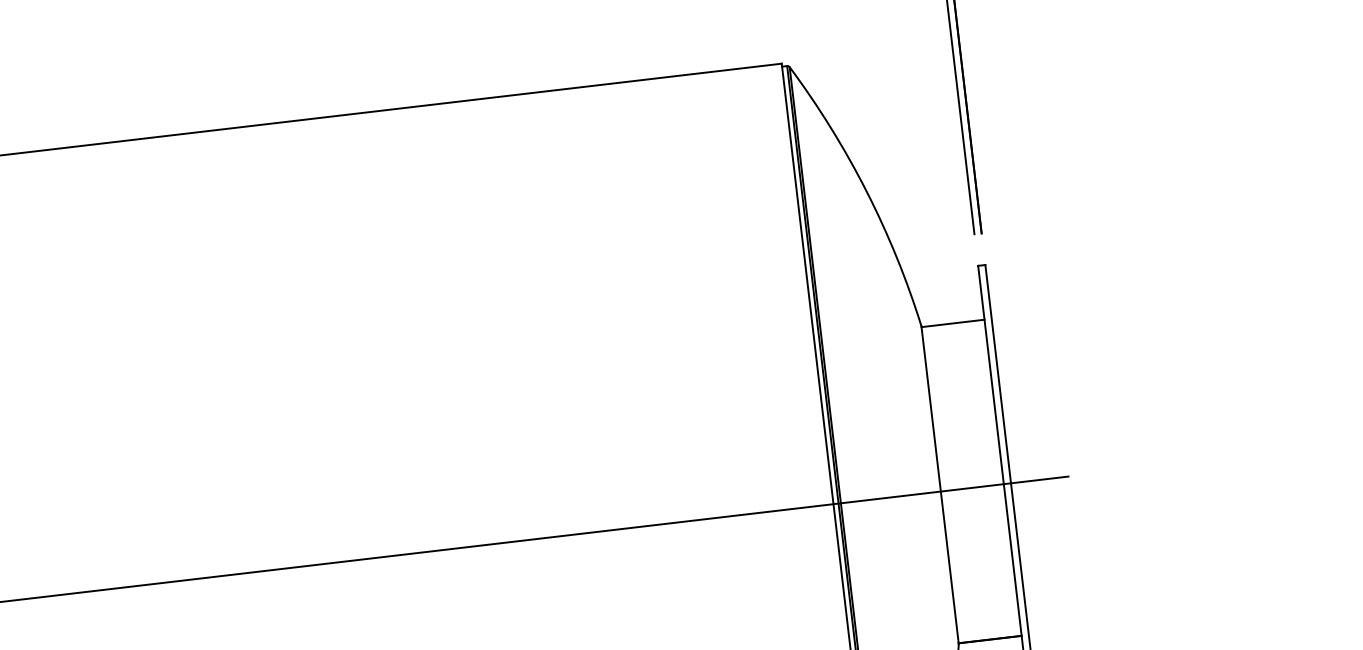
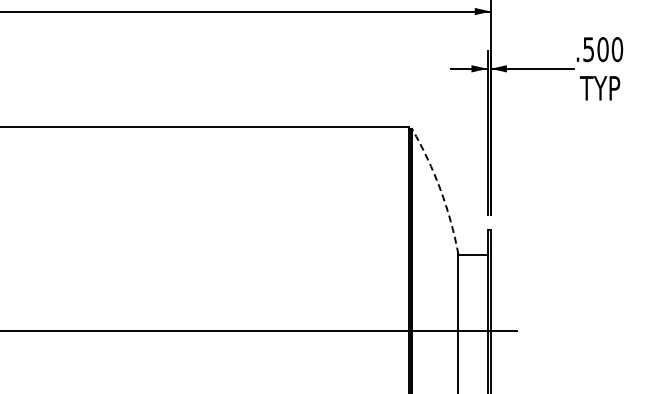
arc: (866, 190) -> (440, 189), solid -> dashed

